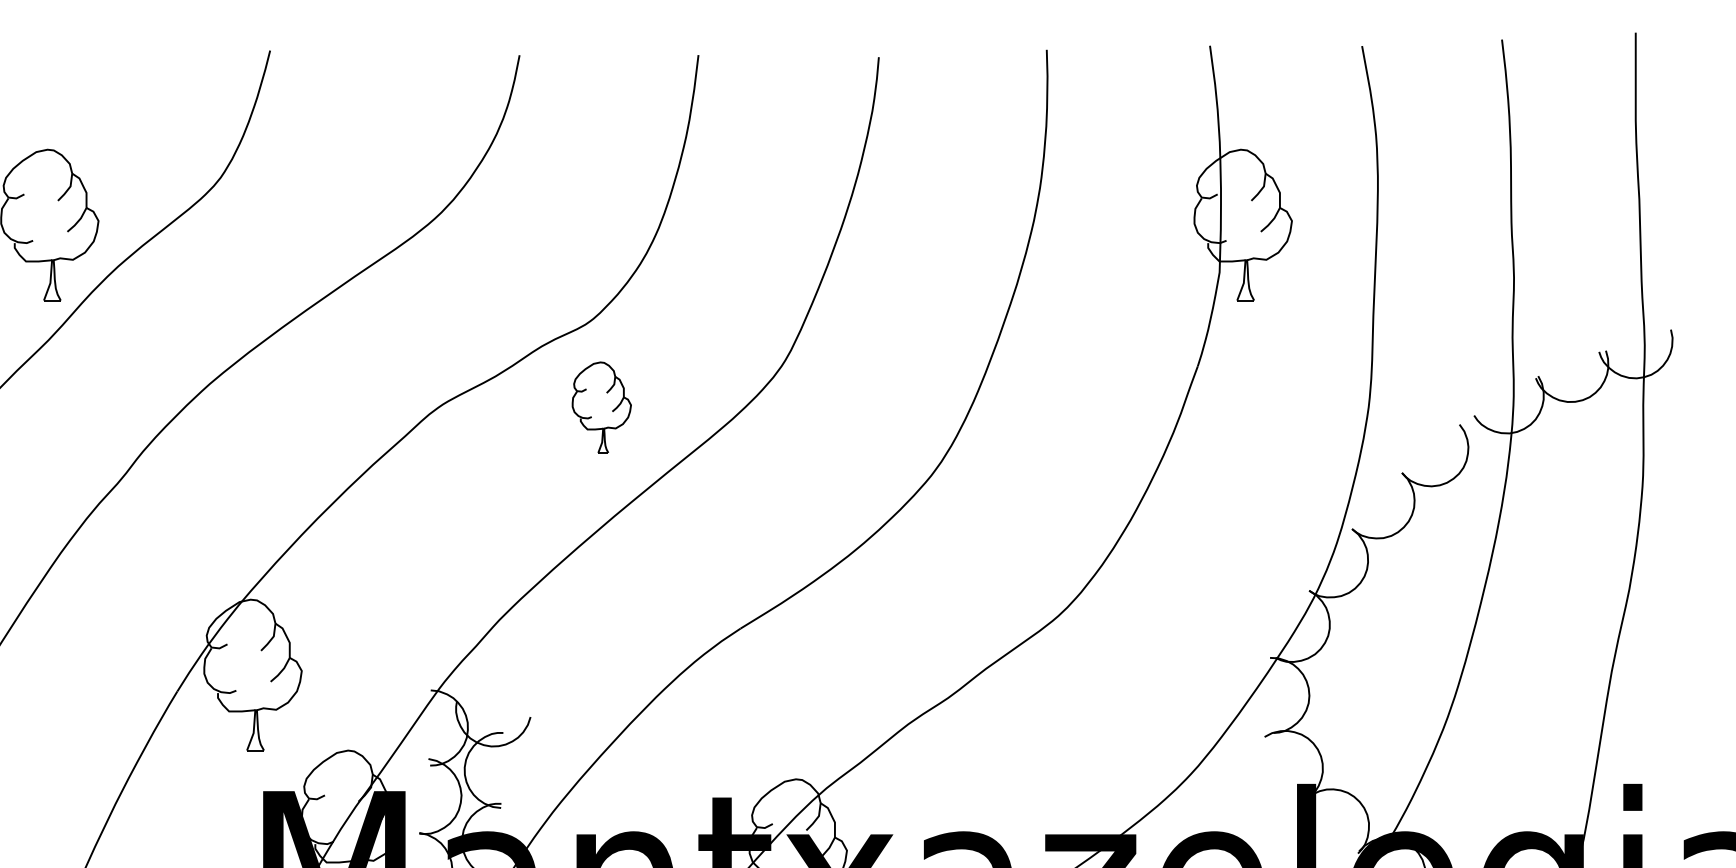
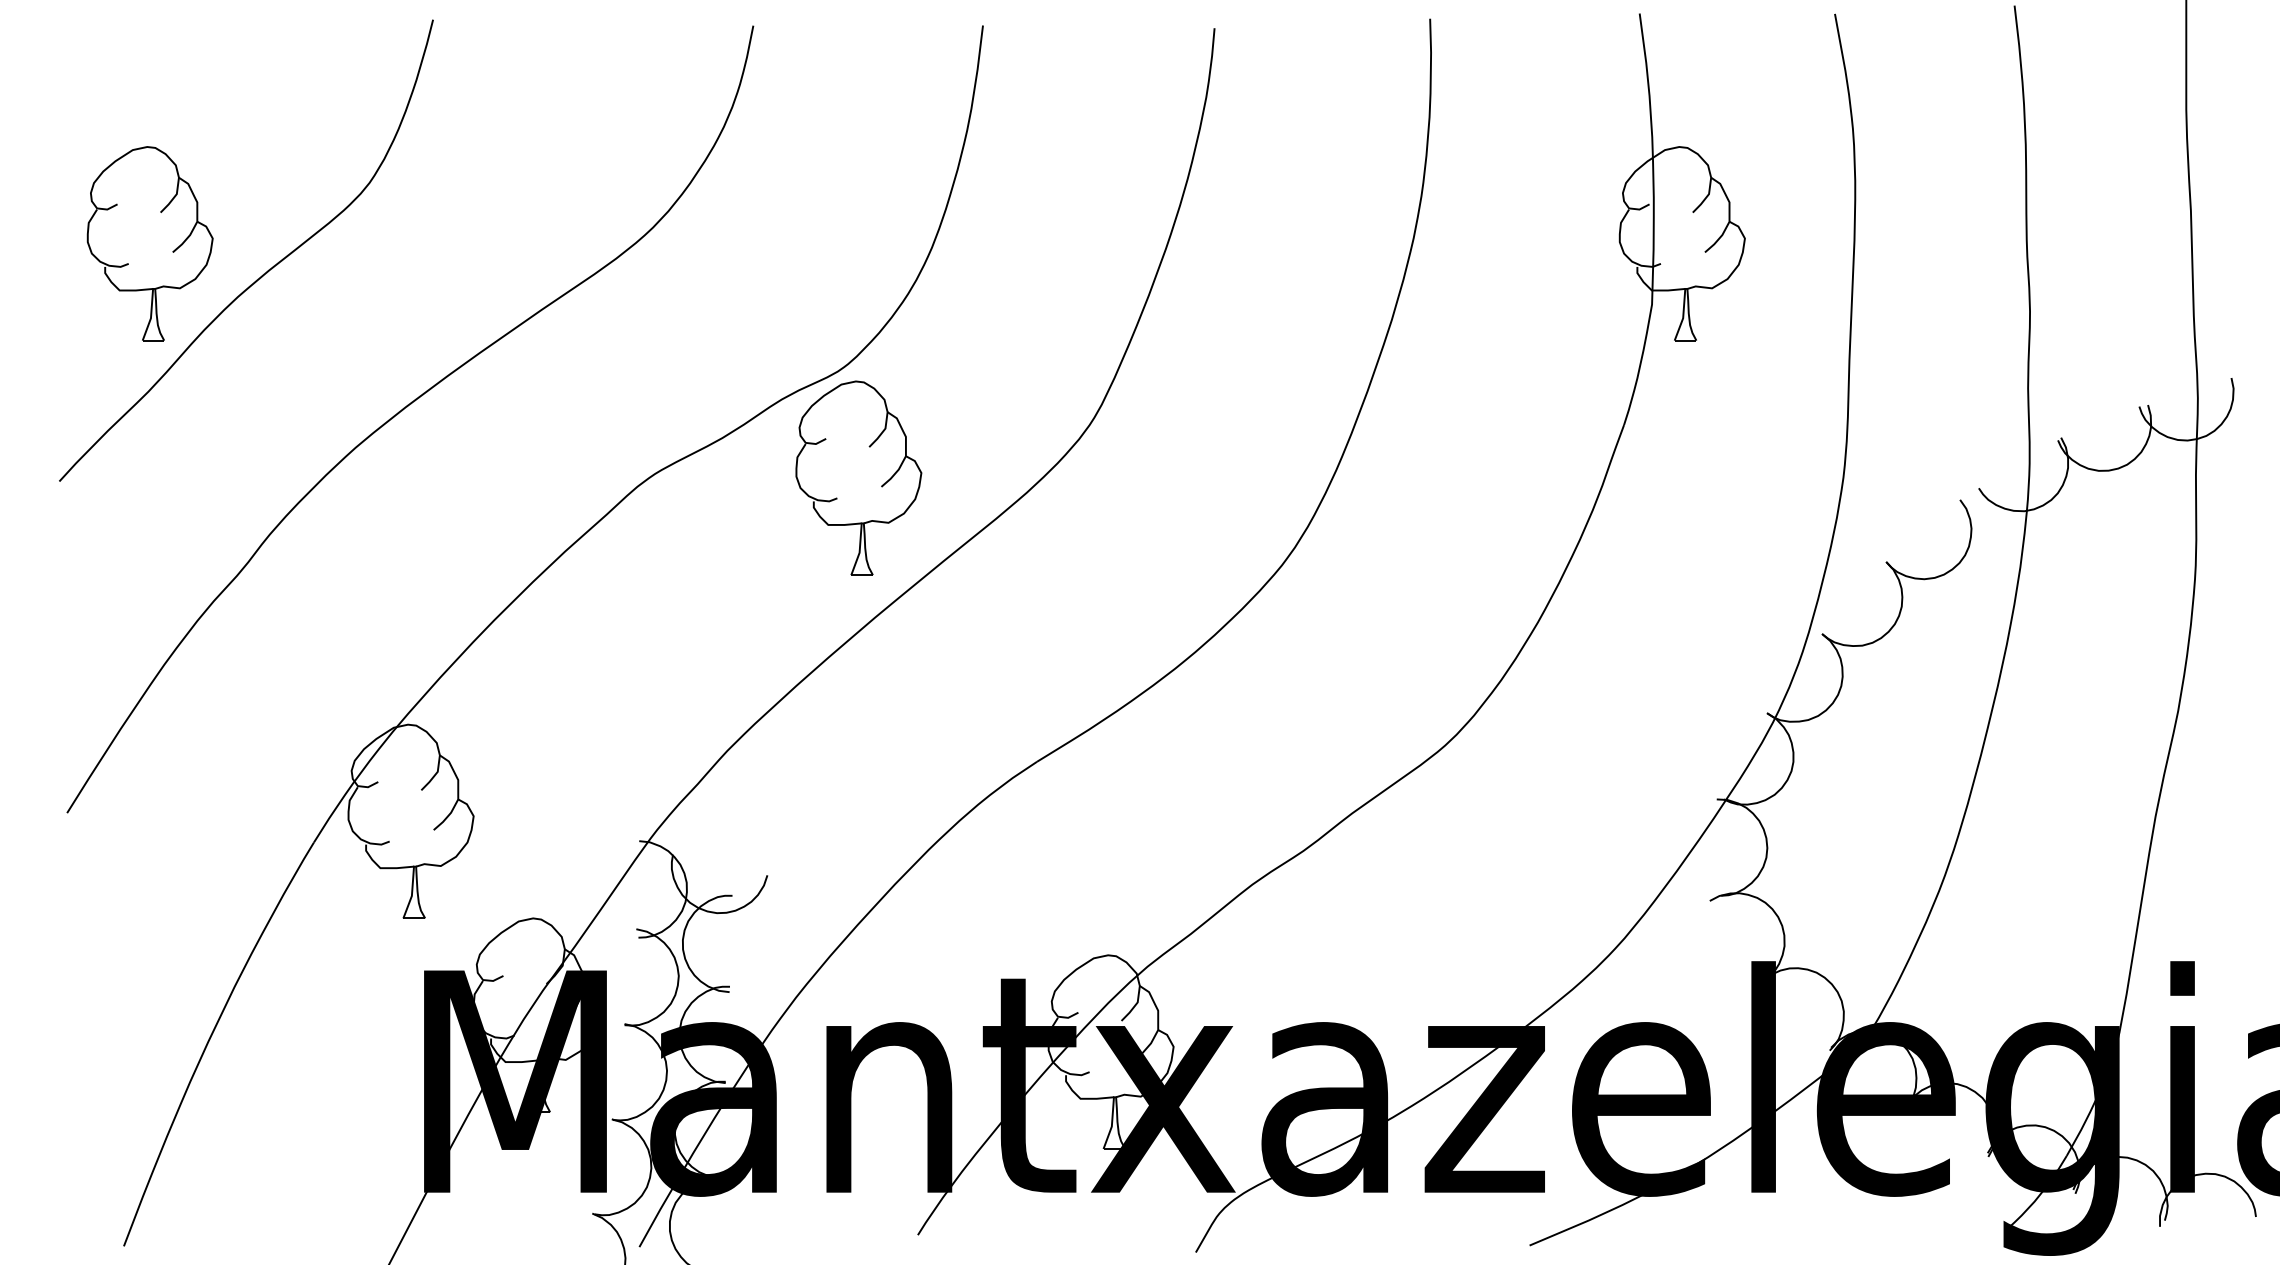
part: (601, 407) -> (858, 477), size x1.67

